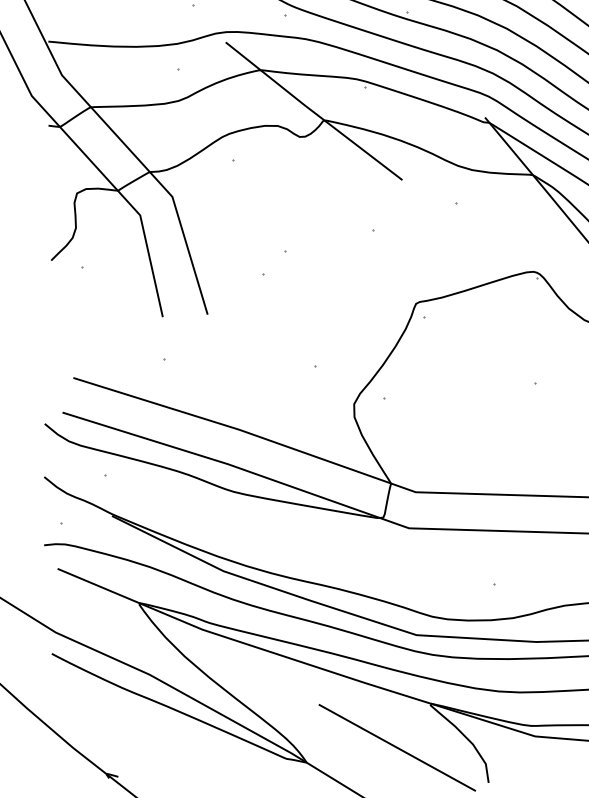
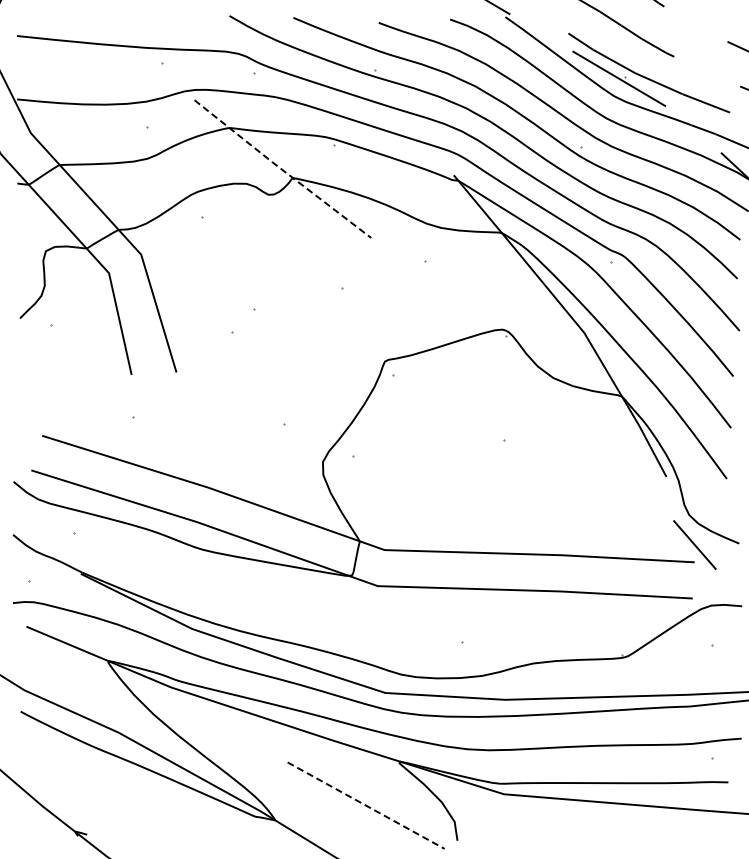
line: (313, 111) -> (282, 169), solid -> dashed
line: (397, 747) -> (366, 805), solid -> dashed

